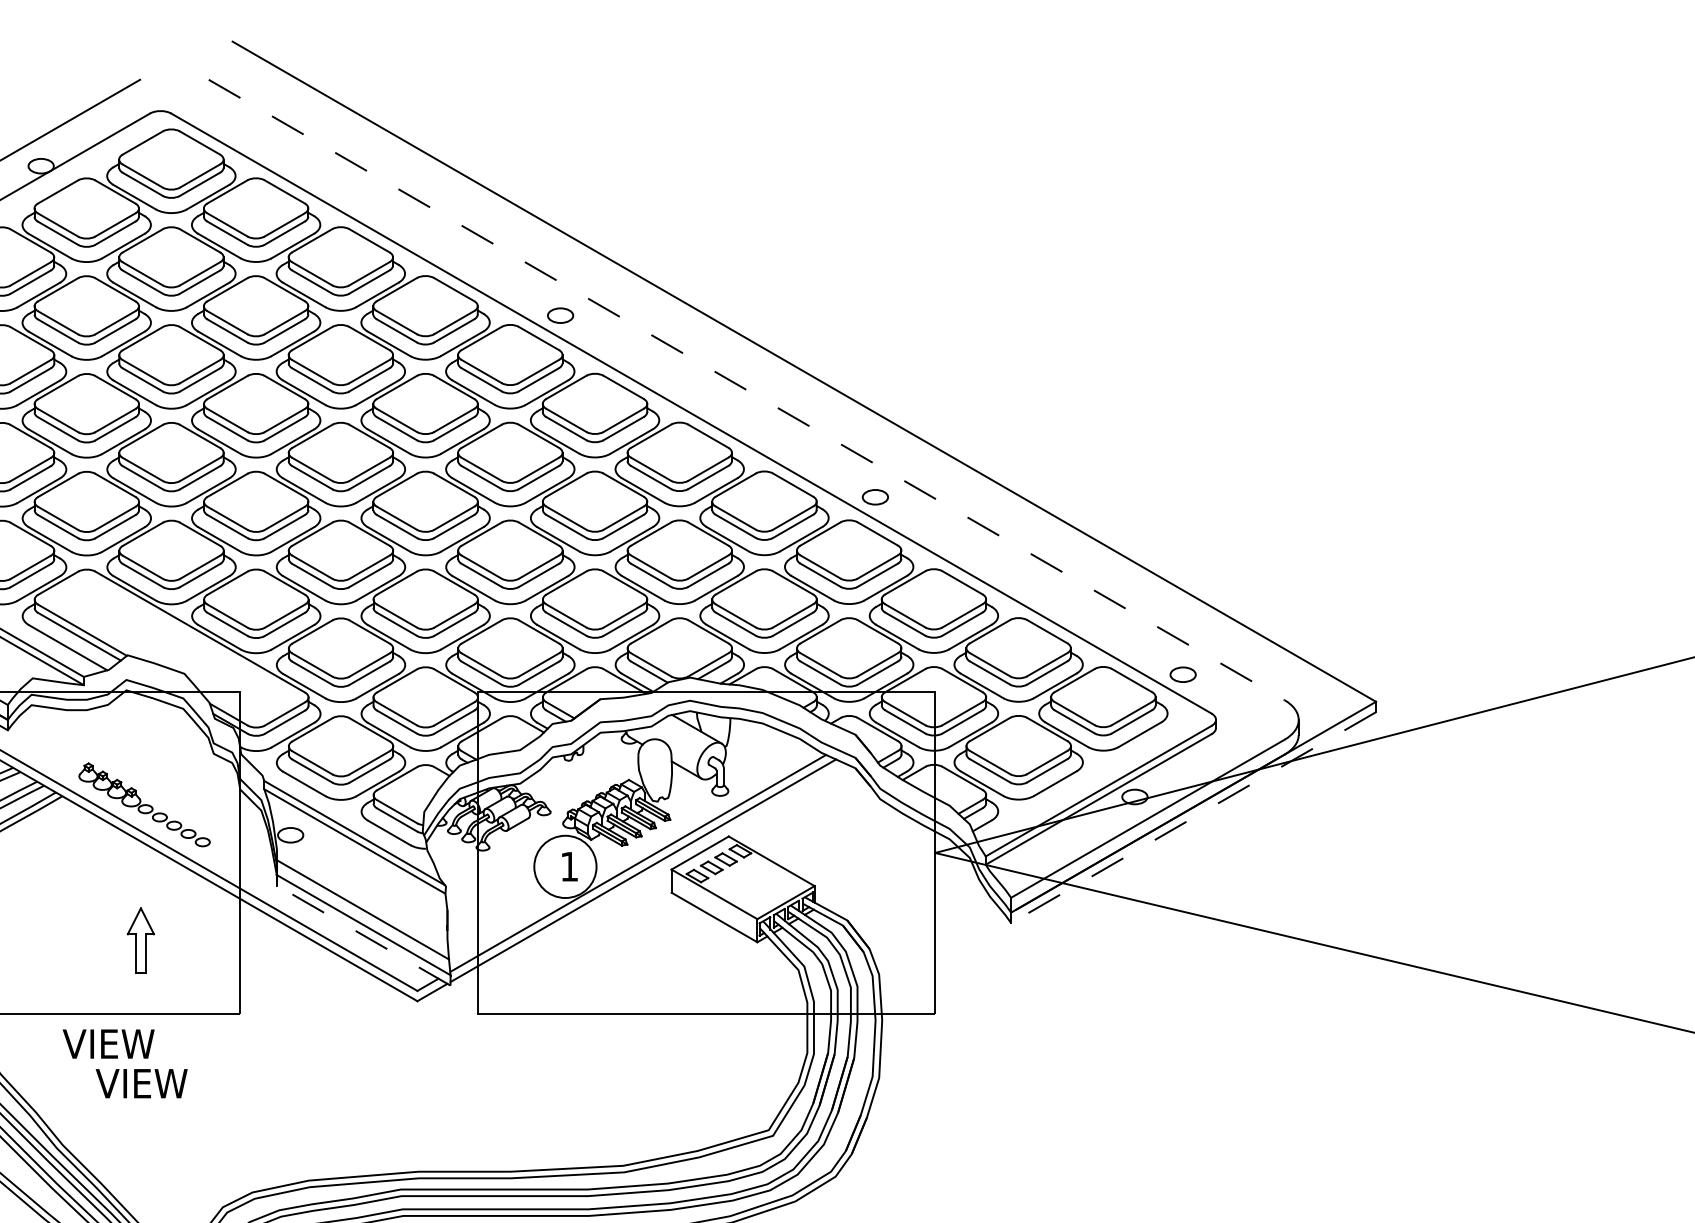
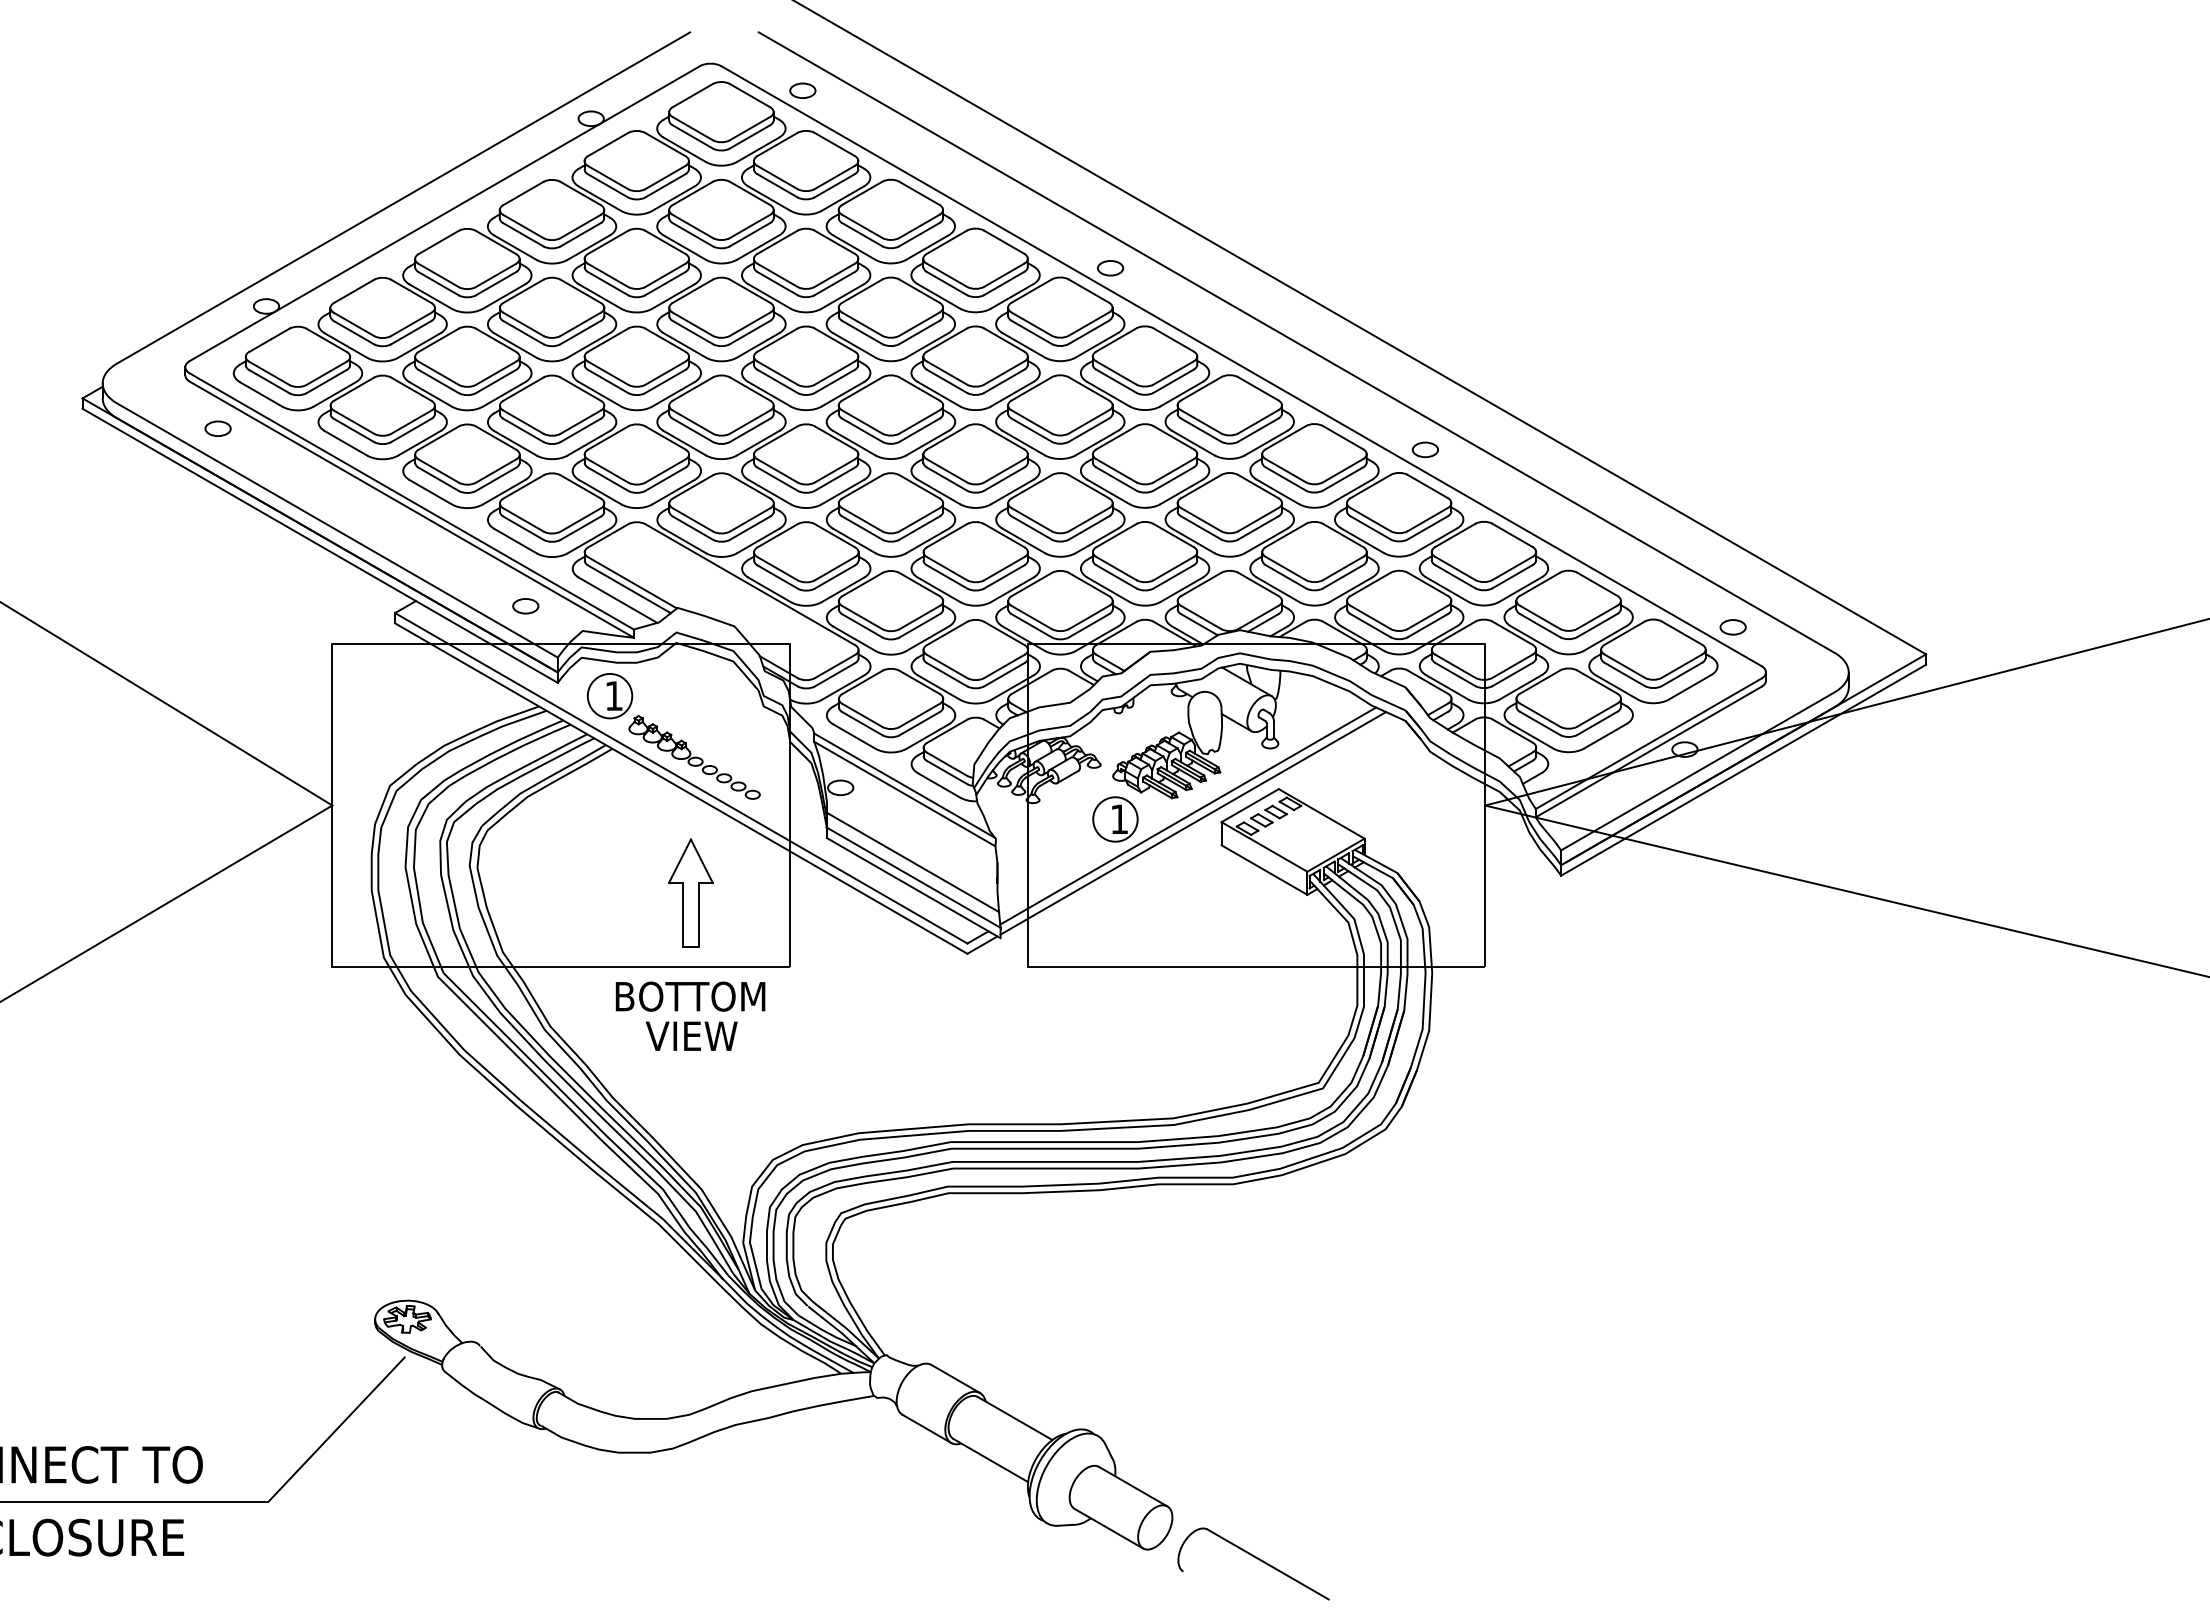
part: (252, 137) -> (802, 90), added
line: (746, 389) -> (1296, 342), dashed -> solid
part: (59, 743) -> (609, 696), added
line: (1193, 817) -> (1743, 770), dashed -> solid
circle: (565, 866) -> (1115, 819), size x0.71
line: (363, 934) -> (913, 887), dashed -> solid
part: (140, 939) -> (690, 892), size x1.67
text: (138, 1043) -> (688, 996), VIEW -> BOTTOM

